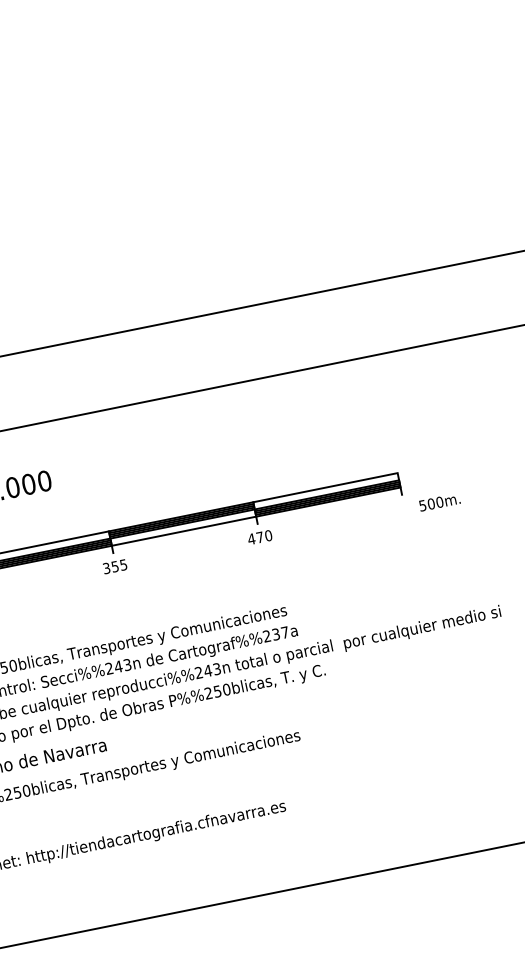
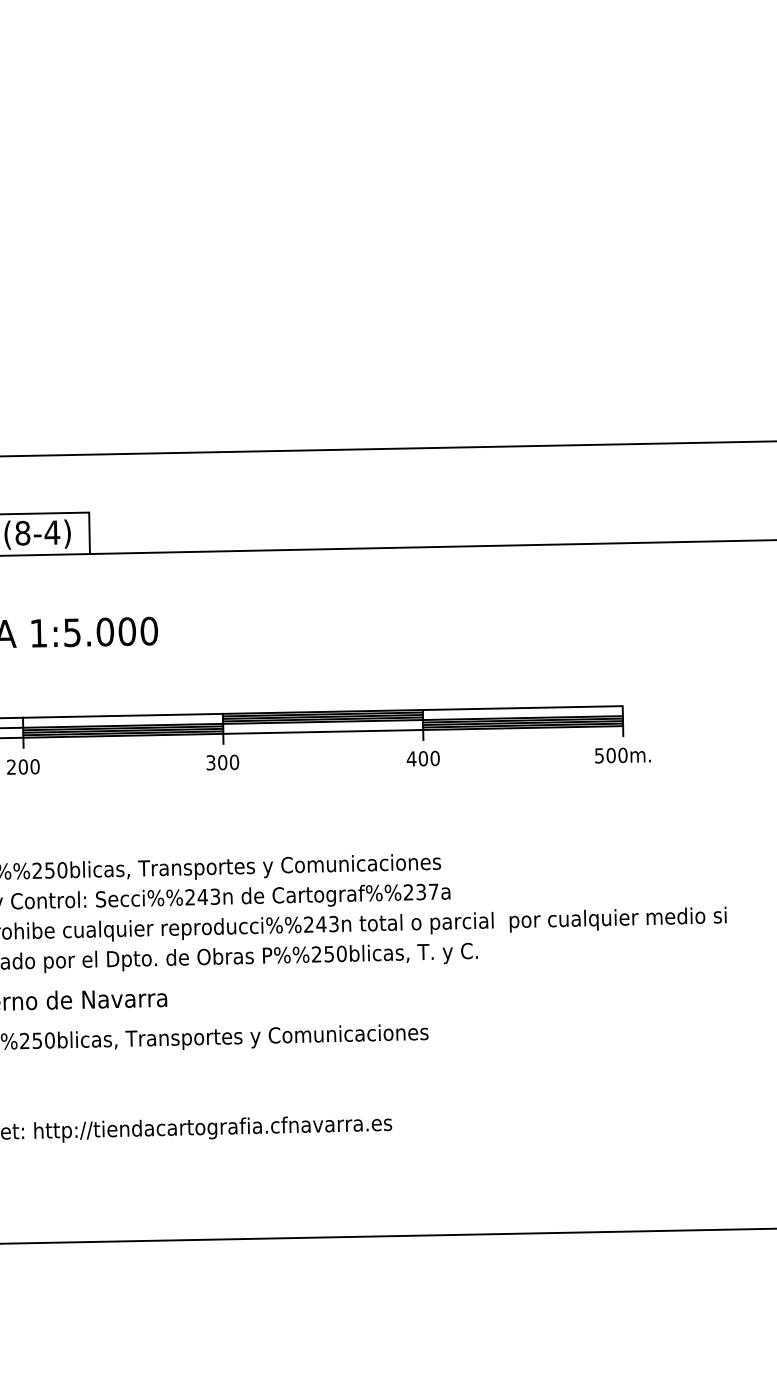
text: (439, 502) -> (622, 755), moved
text: (259, 537) -> (422, 758), 470 -> 400
text: (119, 565) -> (228, 762), 355 -> 300

